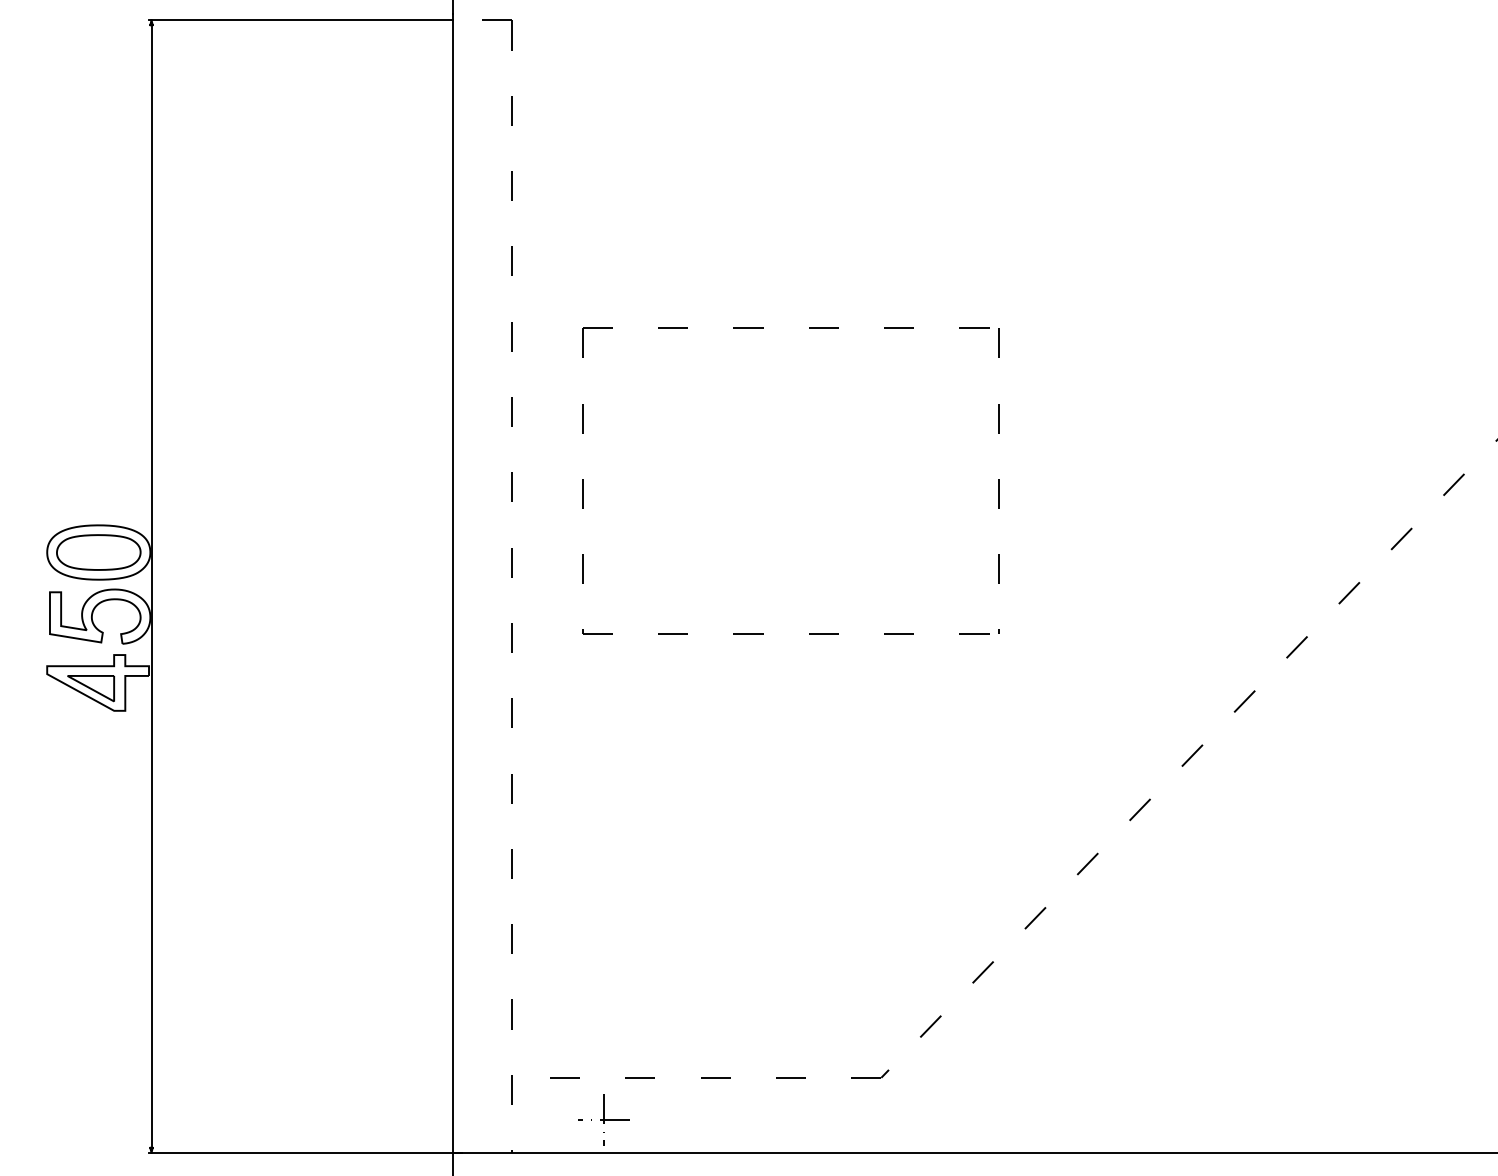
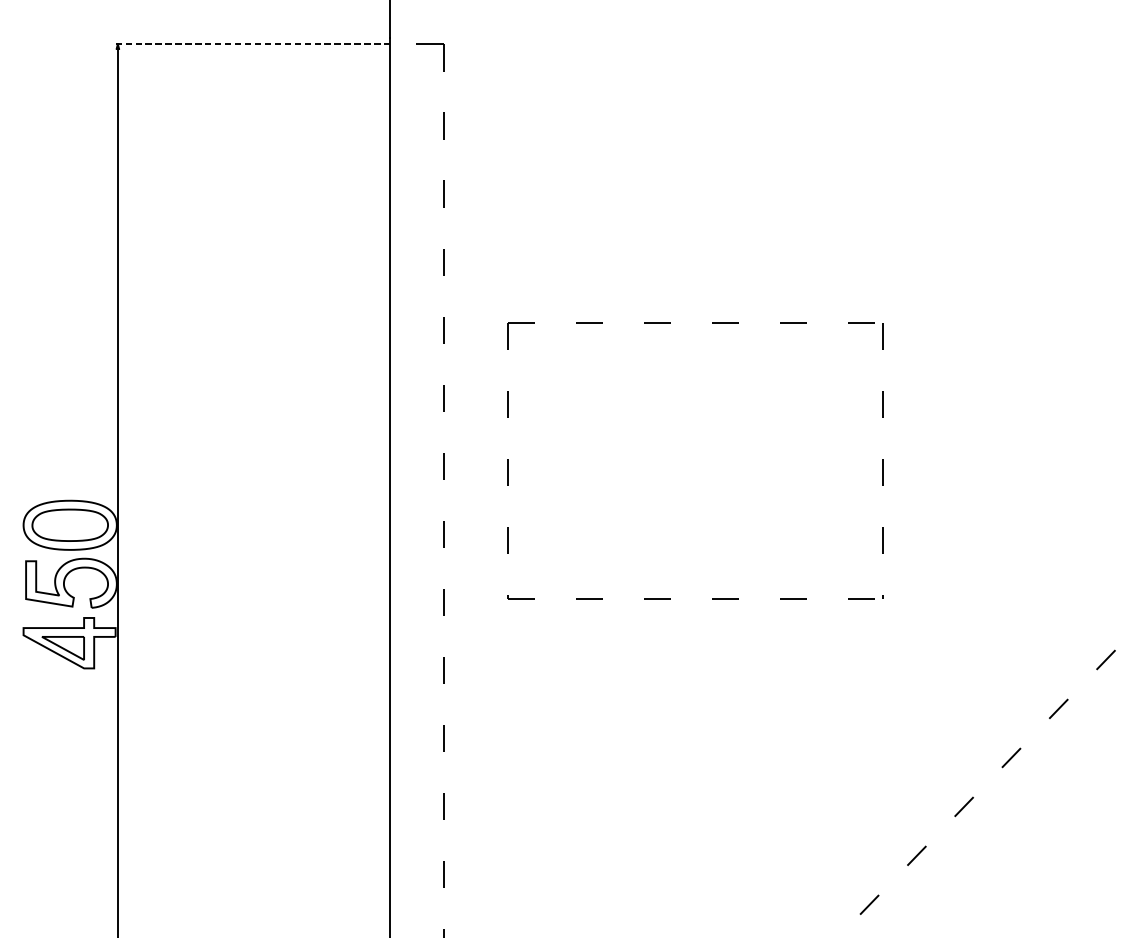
line: (300, 20) -> (252, 44), solid -> dashed

